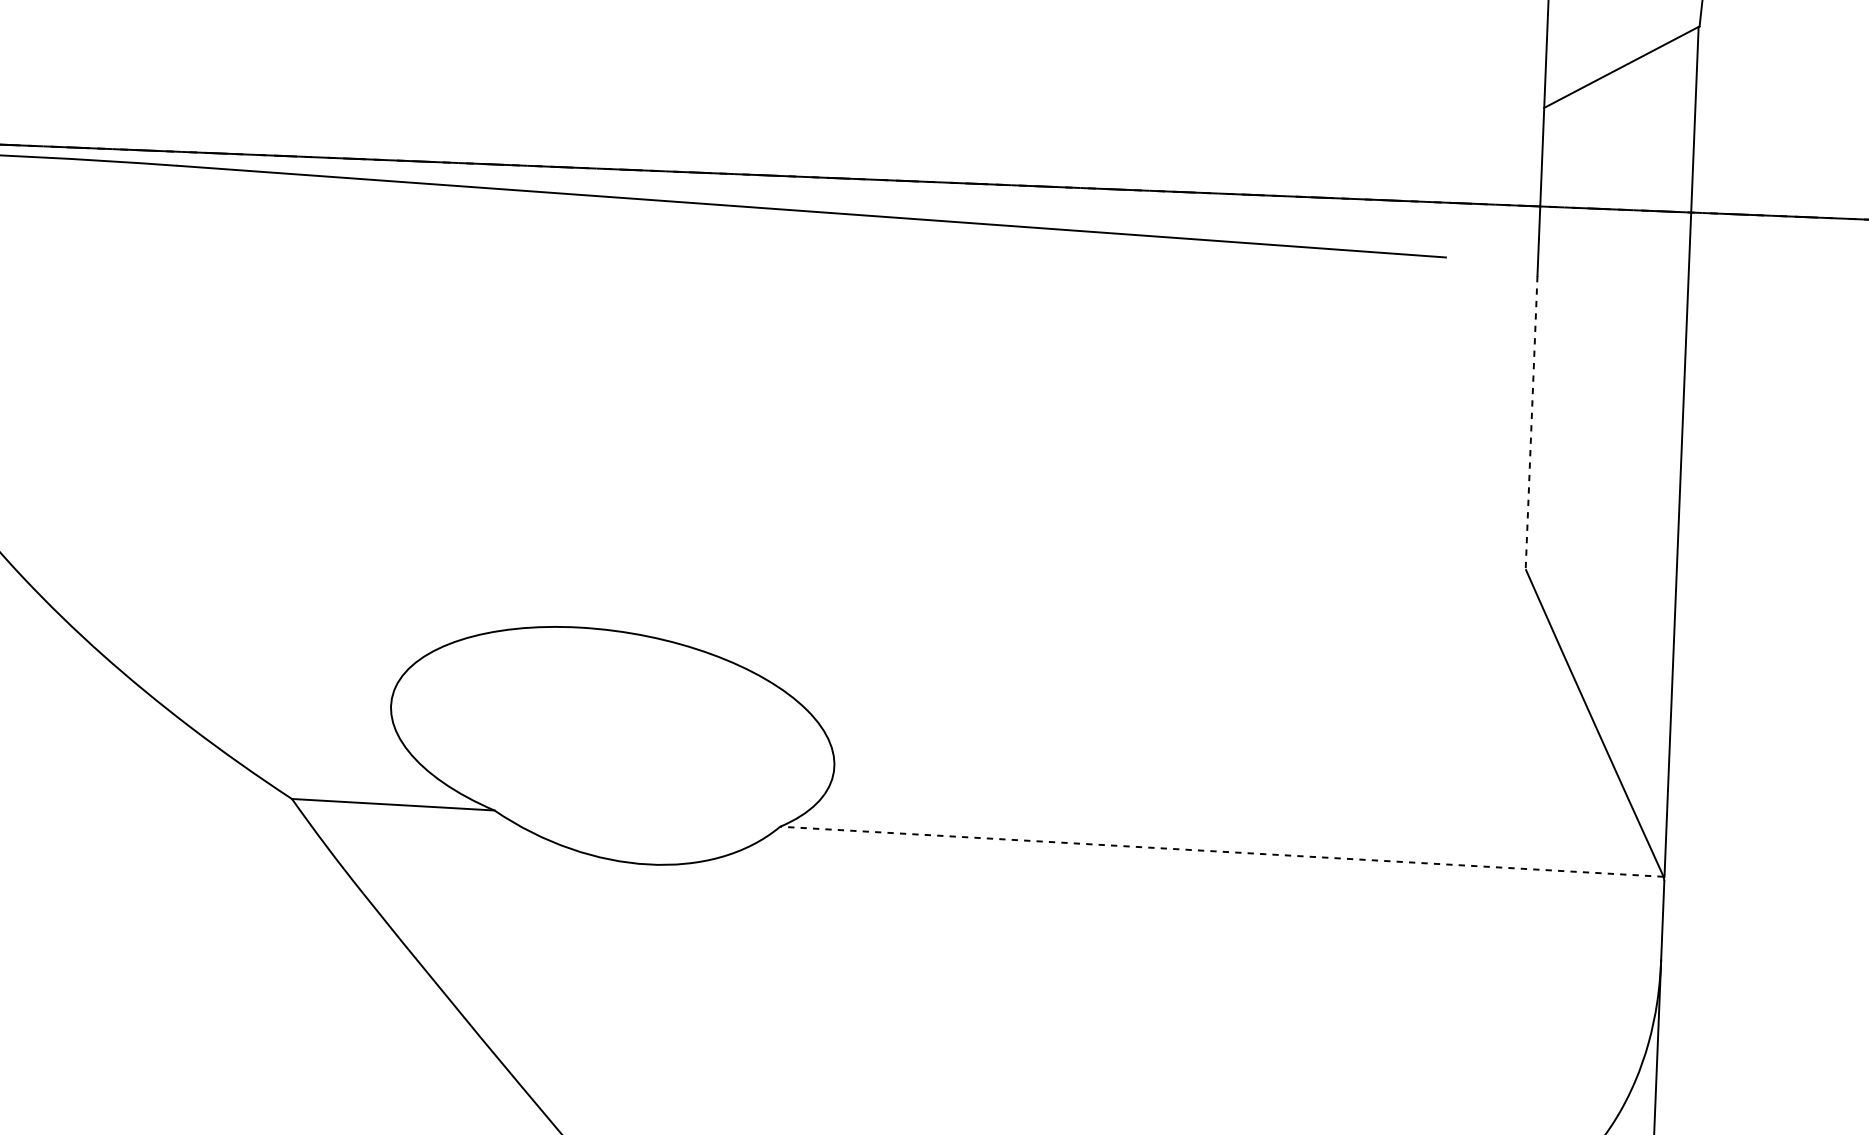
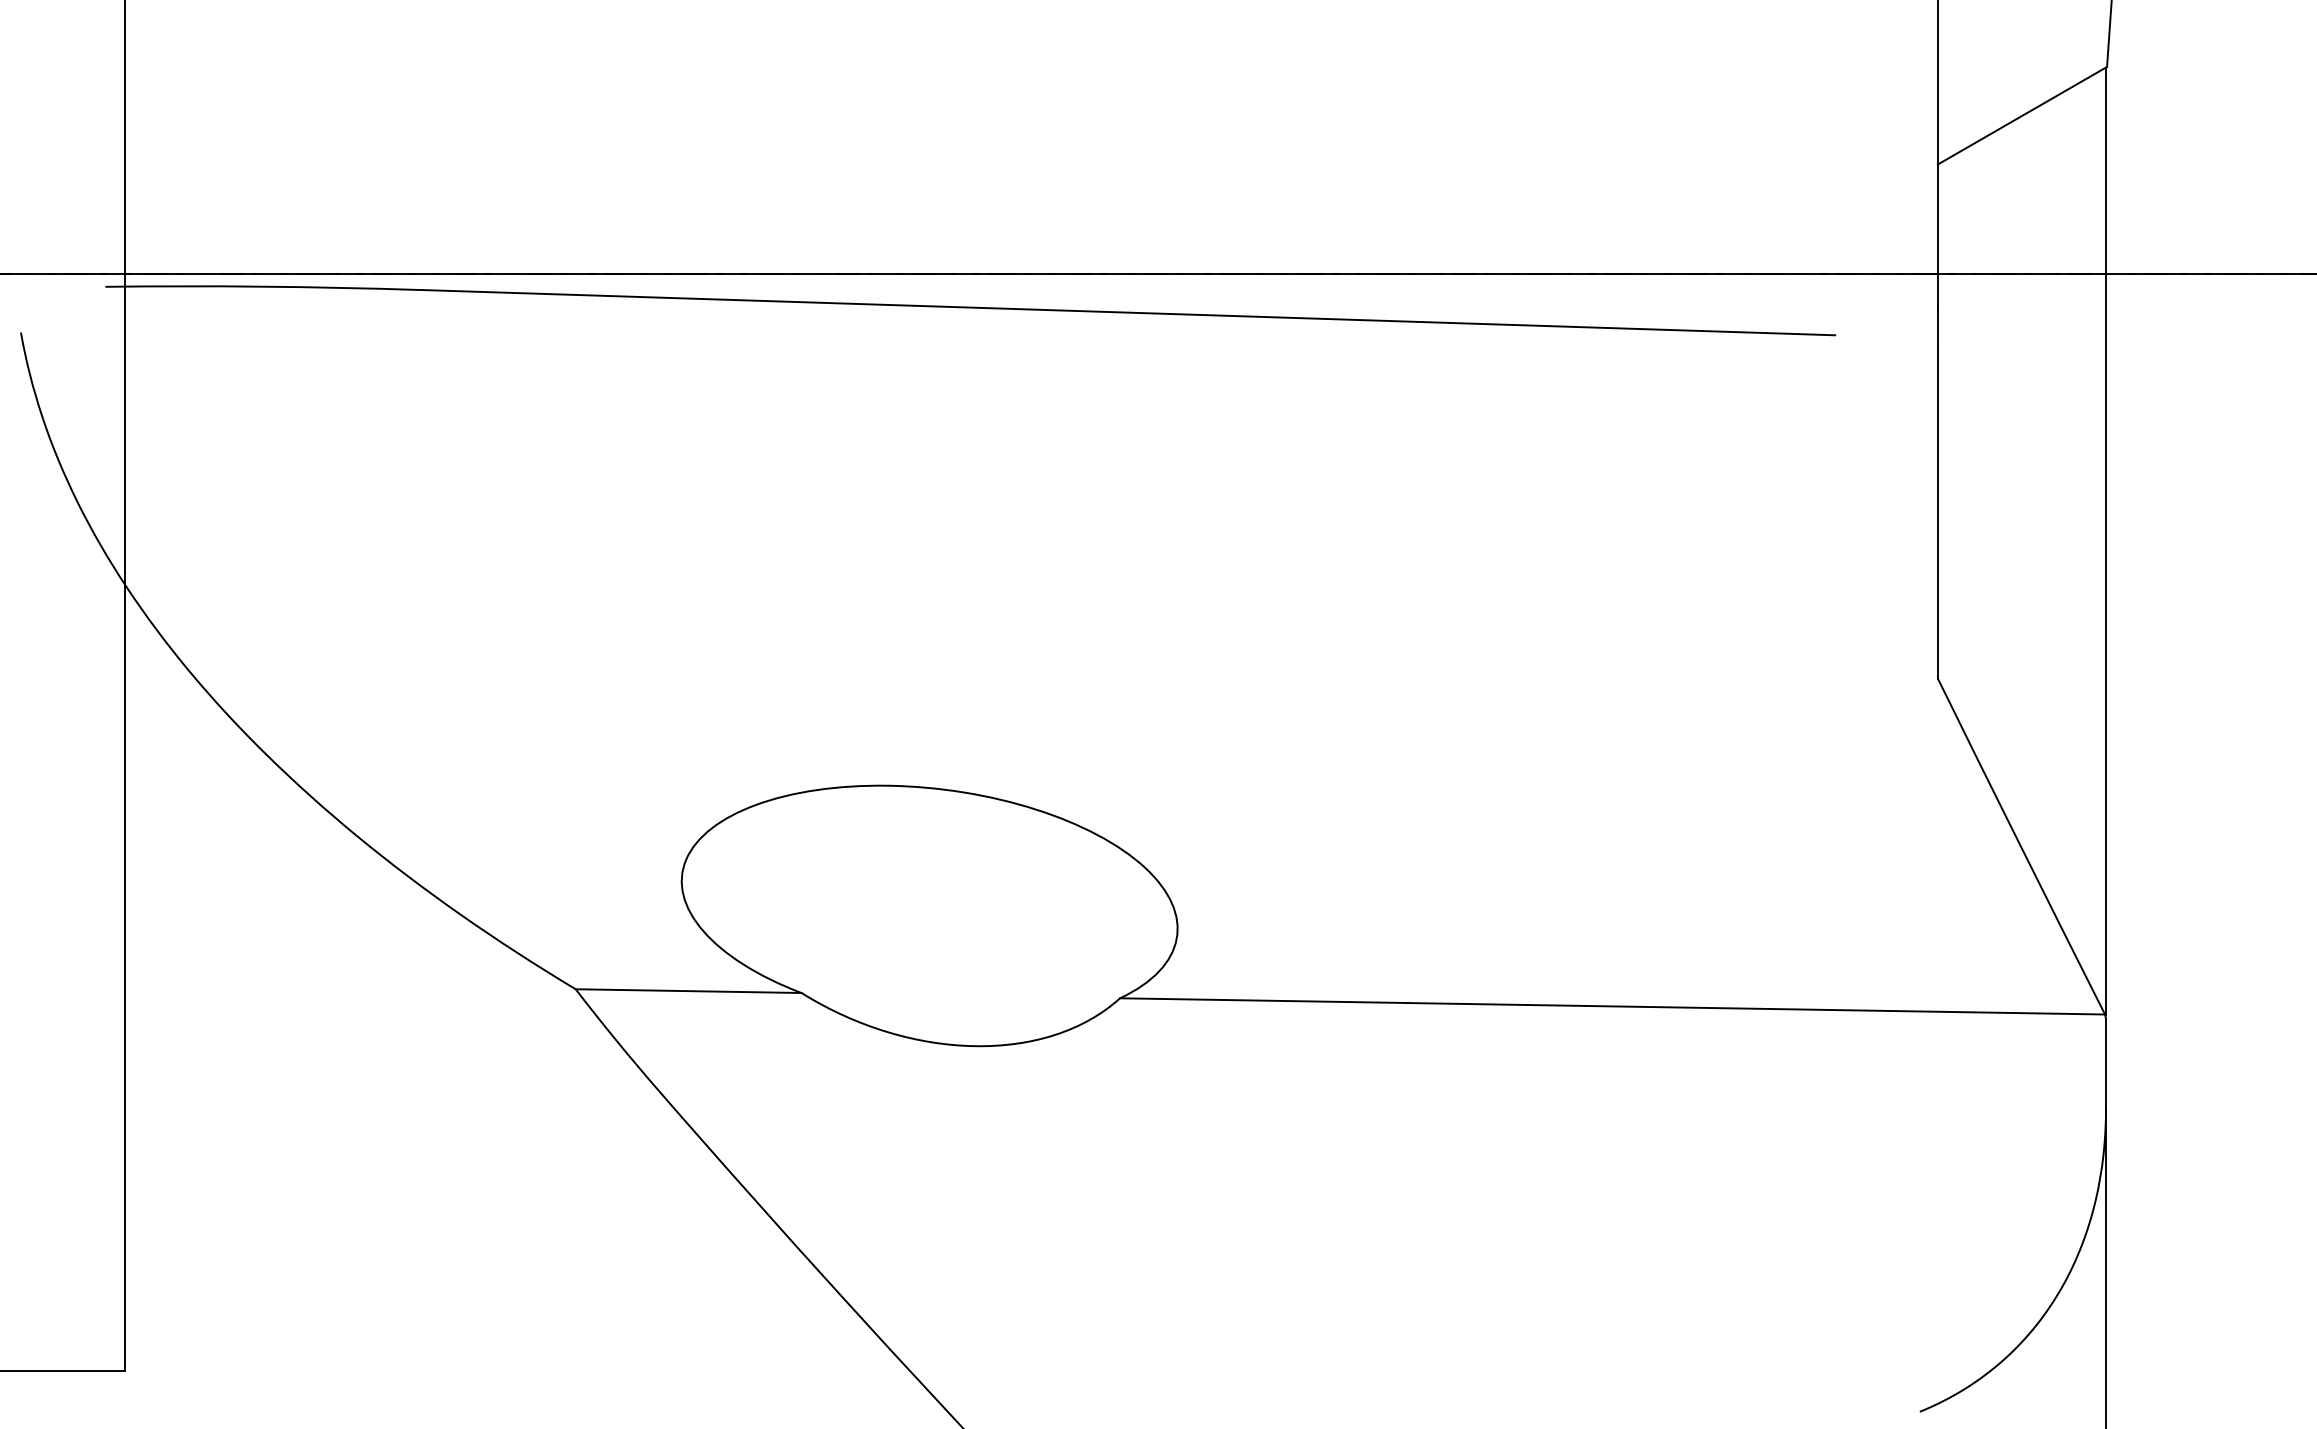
line: (1531, 422) -> (1937, 515), dashed -> solid
line: (1221, 851) -> (1612, 1006), dashed -> solid

